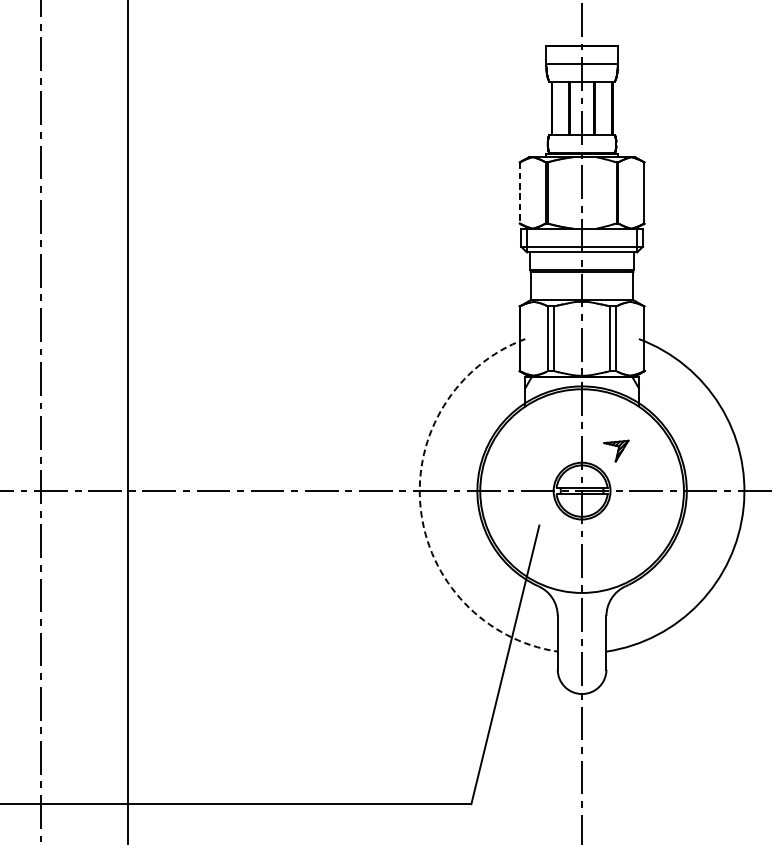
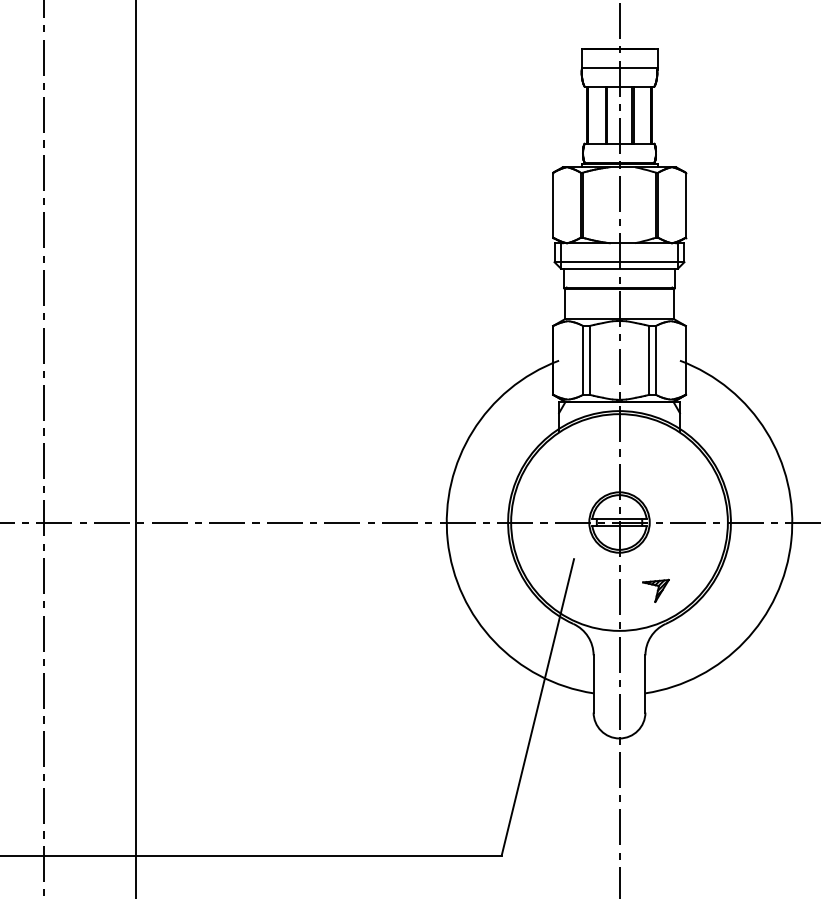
line: (520, 193) -> (553, 205), dashed -> solid
part: (615, 450) -> (655, 590), moved
arc: (420, 508) -> (447, 540), dashed -> solid

